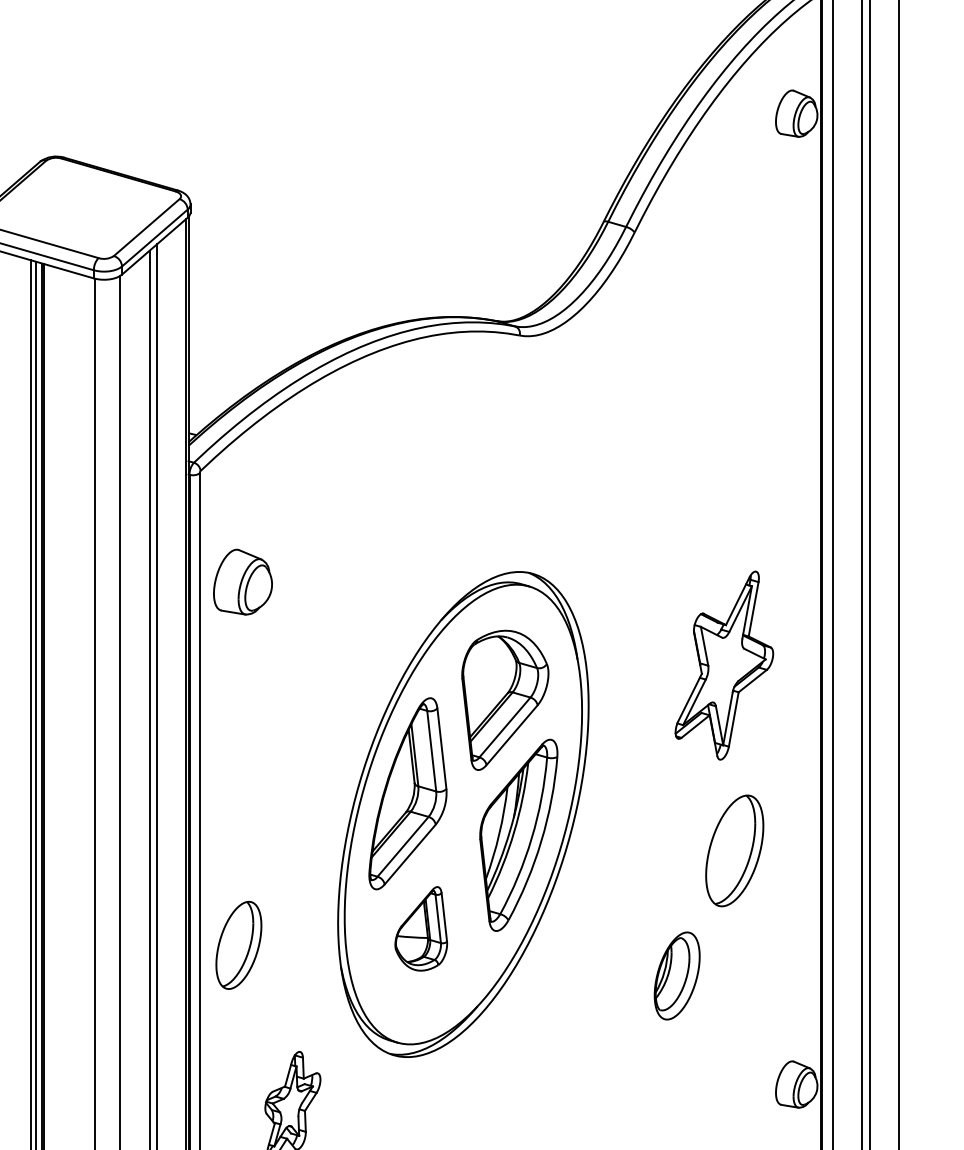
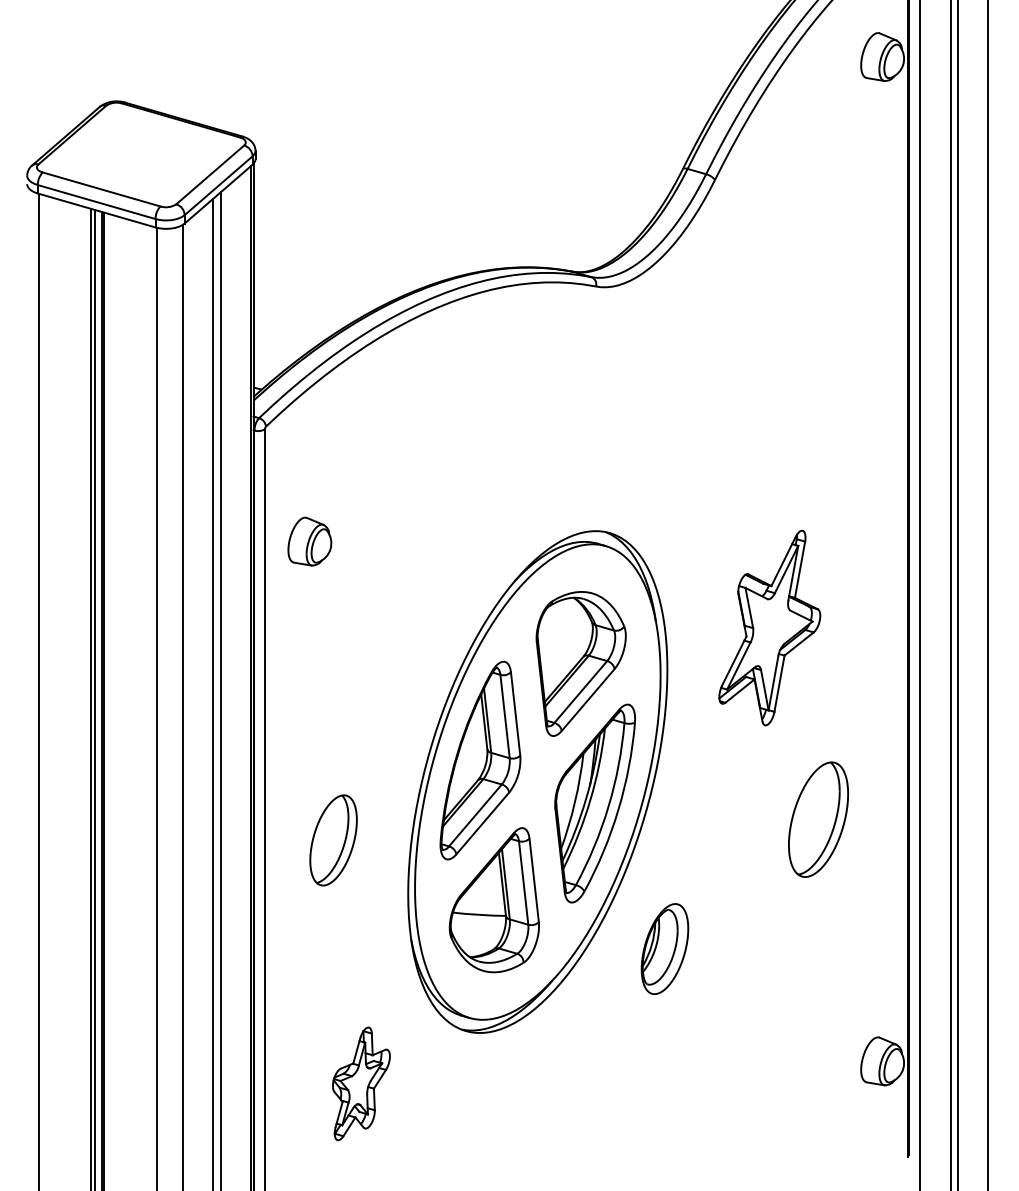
part: (242, 581) -> (309, 541), size x0.71
part: (724, 665) -> (769, 627), moved
part: (420, 929) -> (493, 900), size x1.67
part: (238, 945) -> (333, 840), moved
part: (676, 975) -> (664, 948), moved

